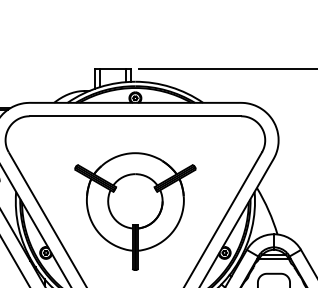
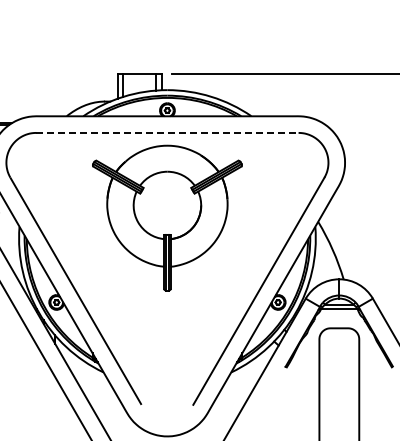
line: (135, 115) -> (167, 132), solid -> dashed
part: (135, 211) -> (167, 217), moved

